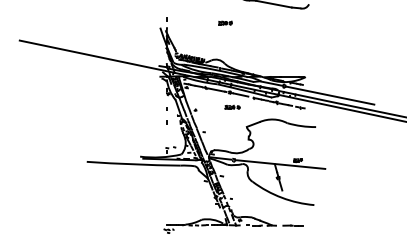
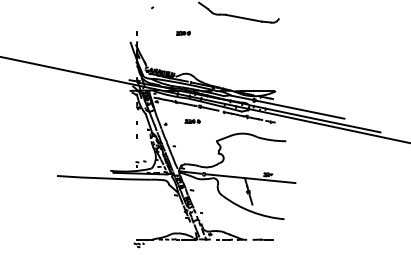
part: (225, 22) -> (183, 32), moved
part: (232, 107) -> (192, 121), moved

